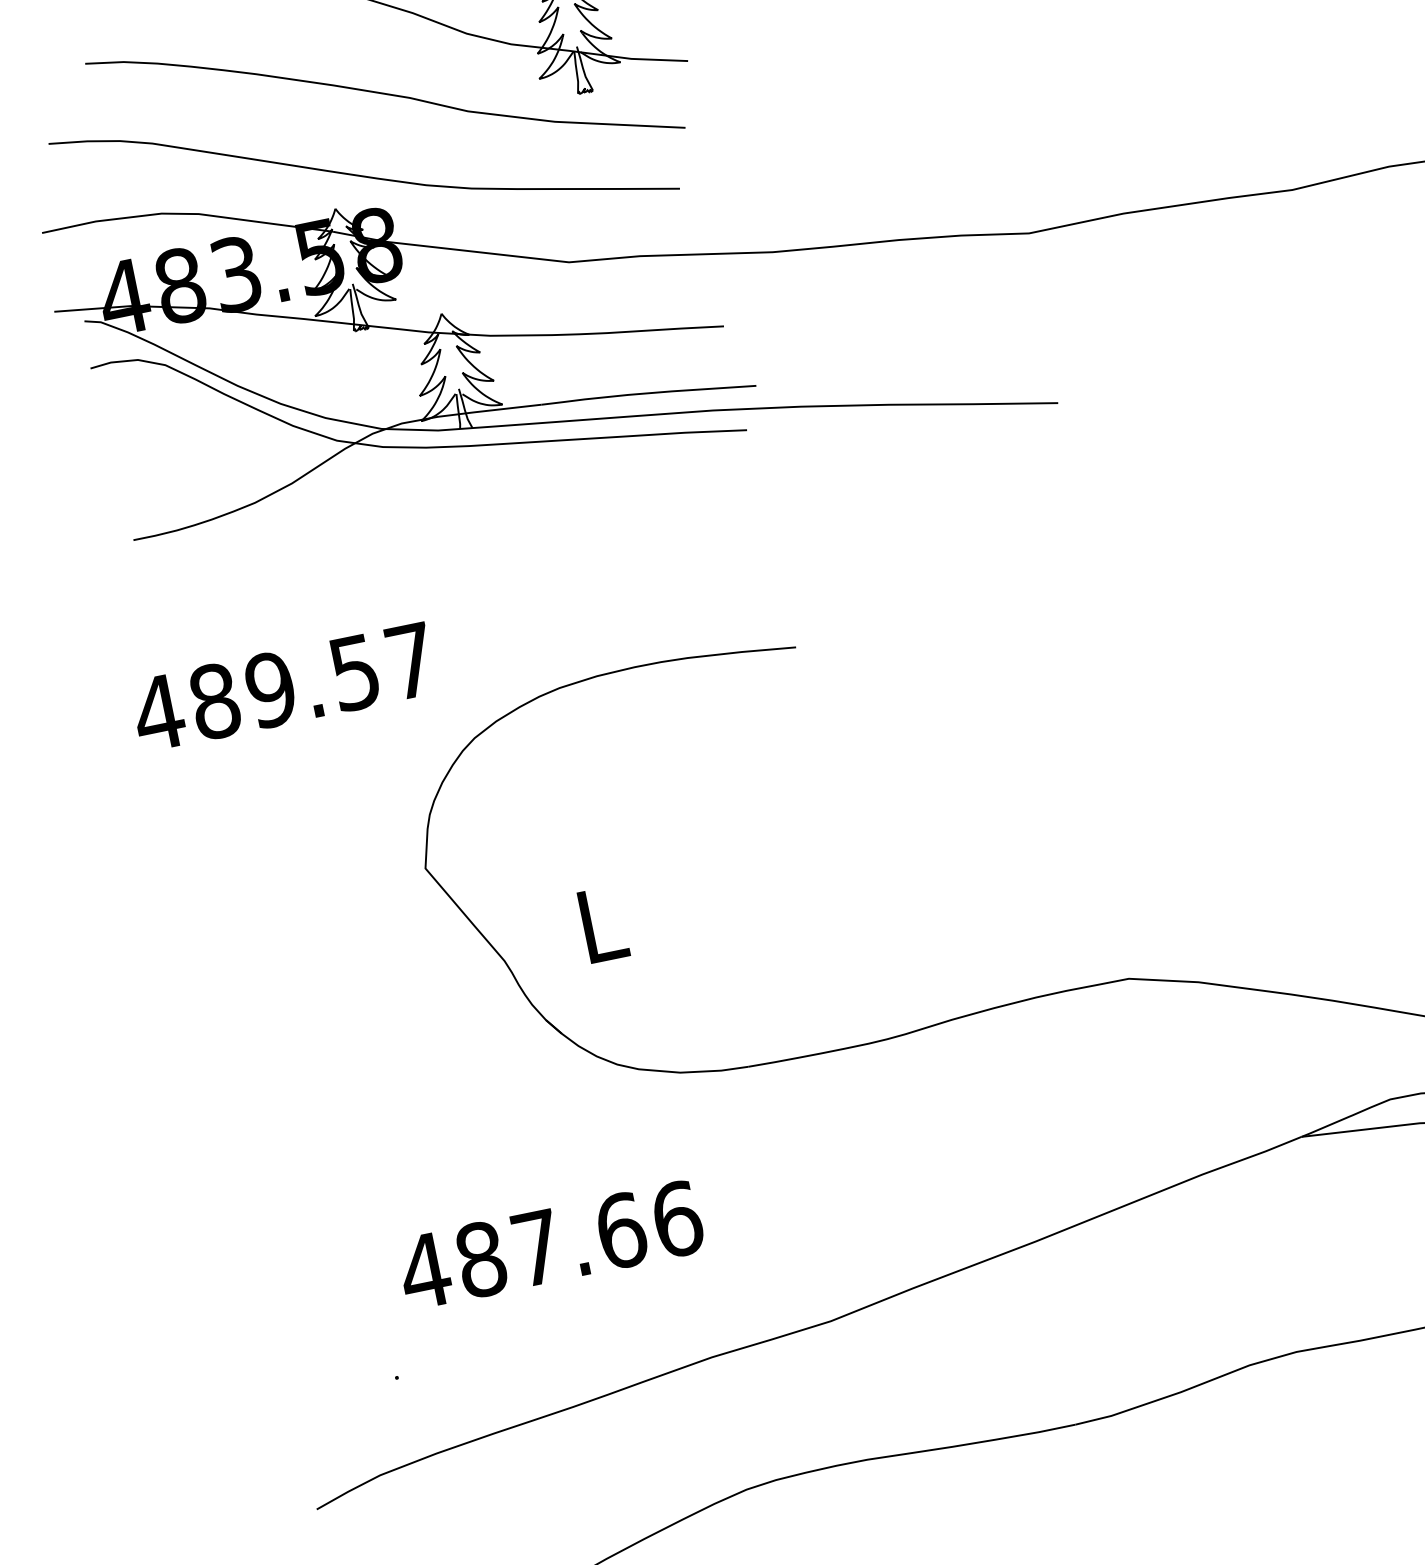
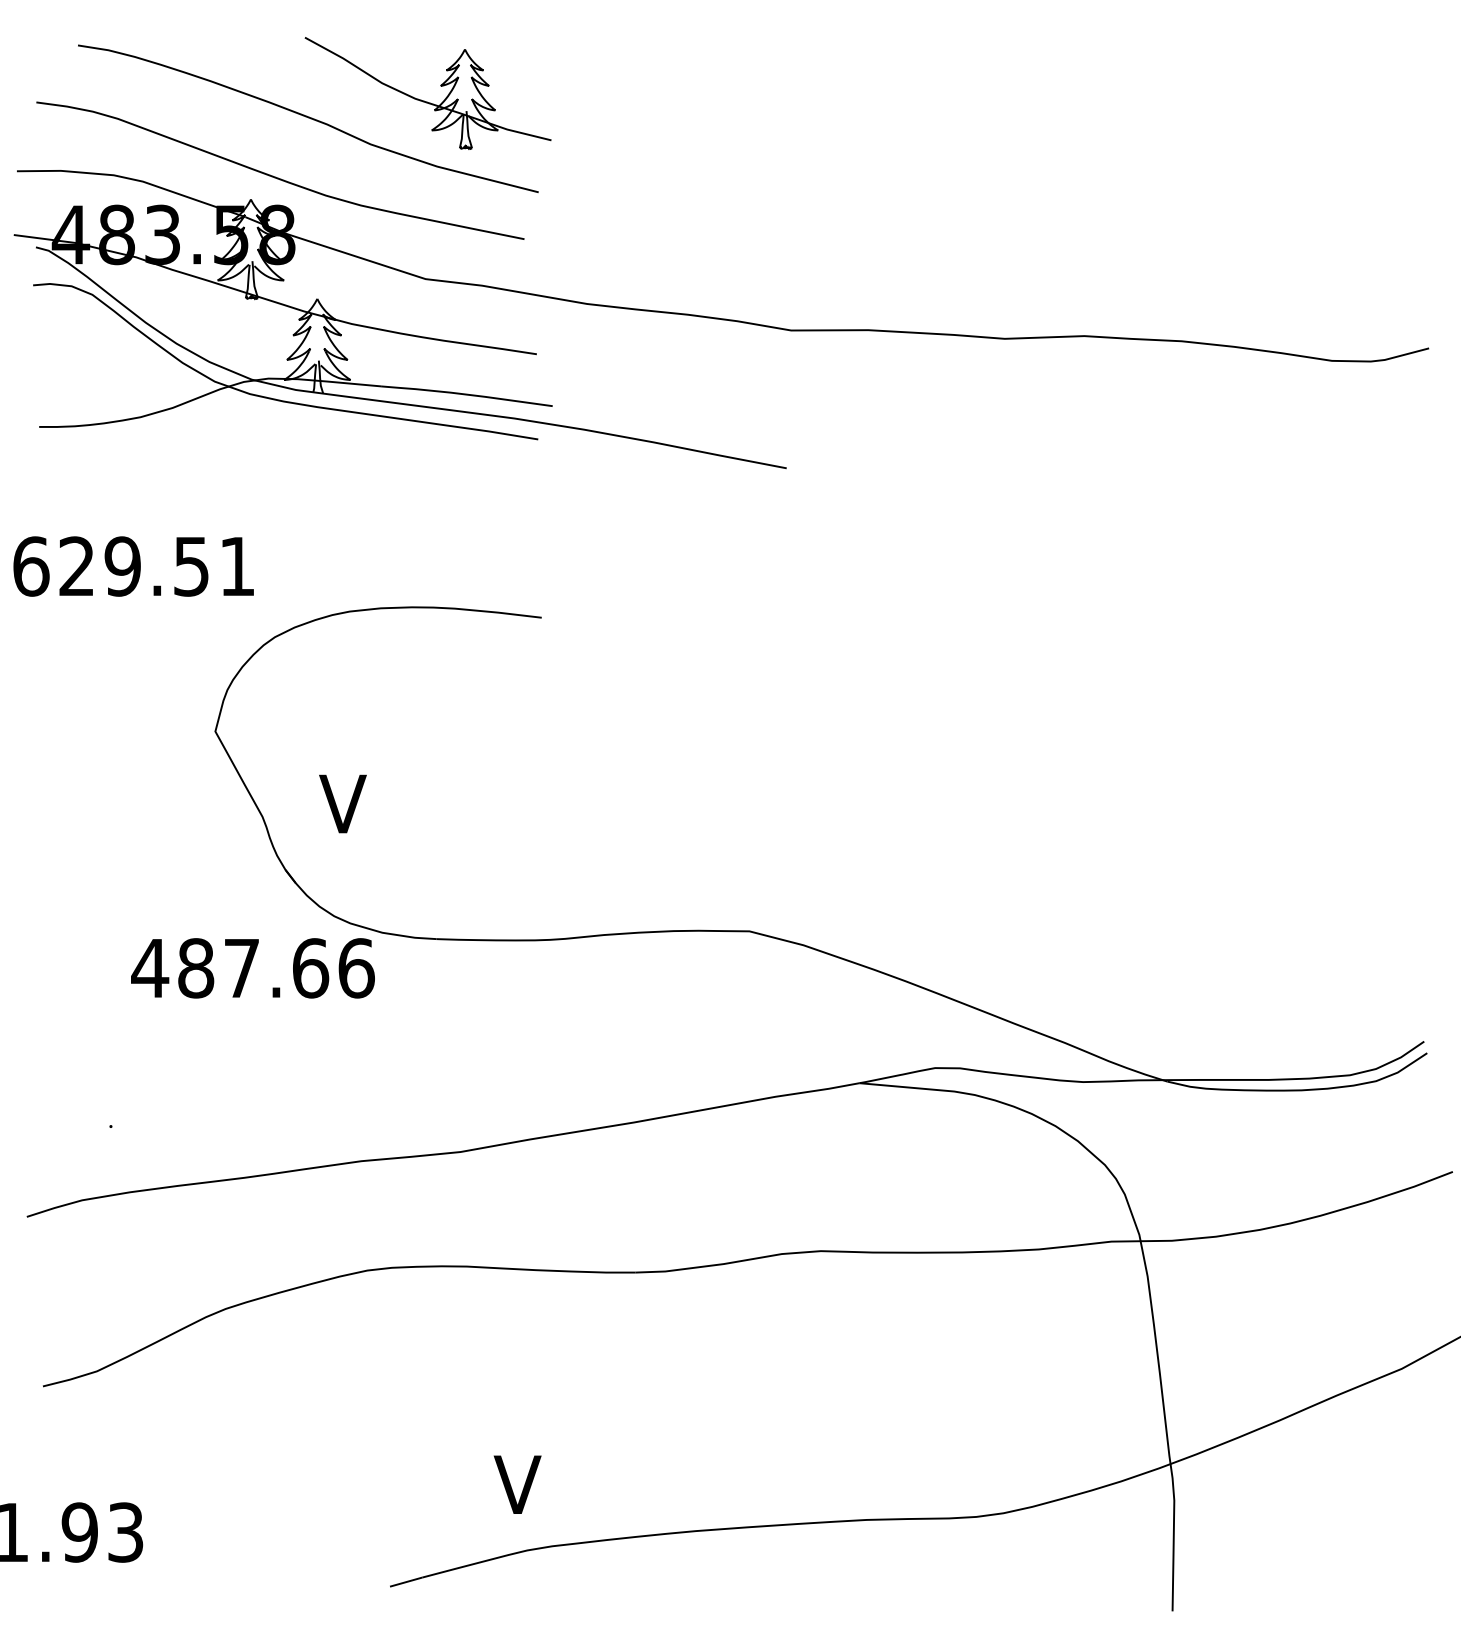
text: (283, 687) -> (133, 566), 489.57 -> 629.51
text: (599, 924) -> (342, 803), L -> V
text: (550, 1245) -> (252, 968), moved

